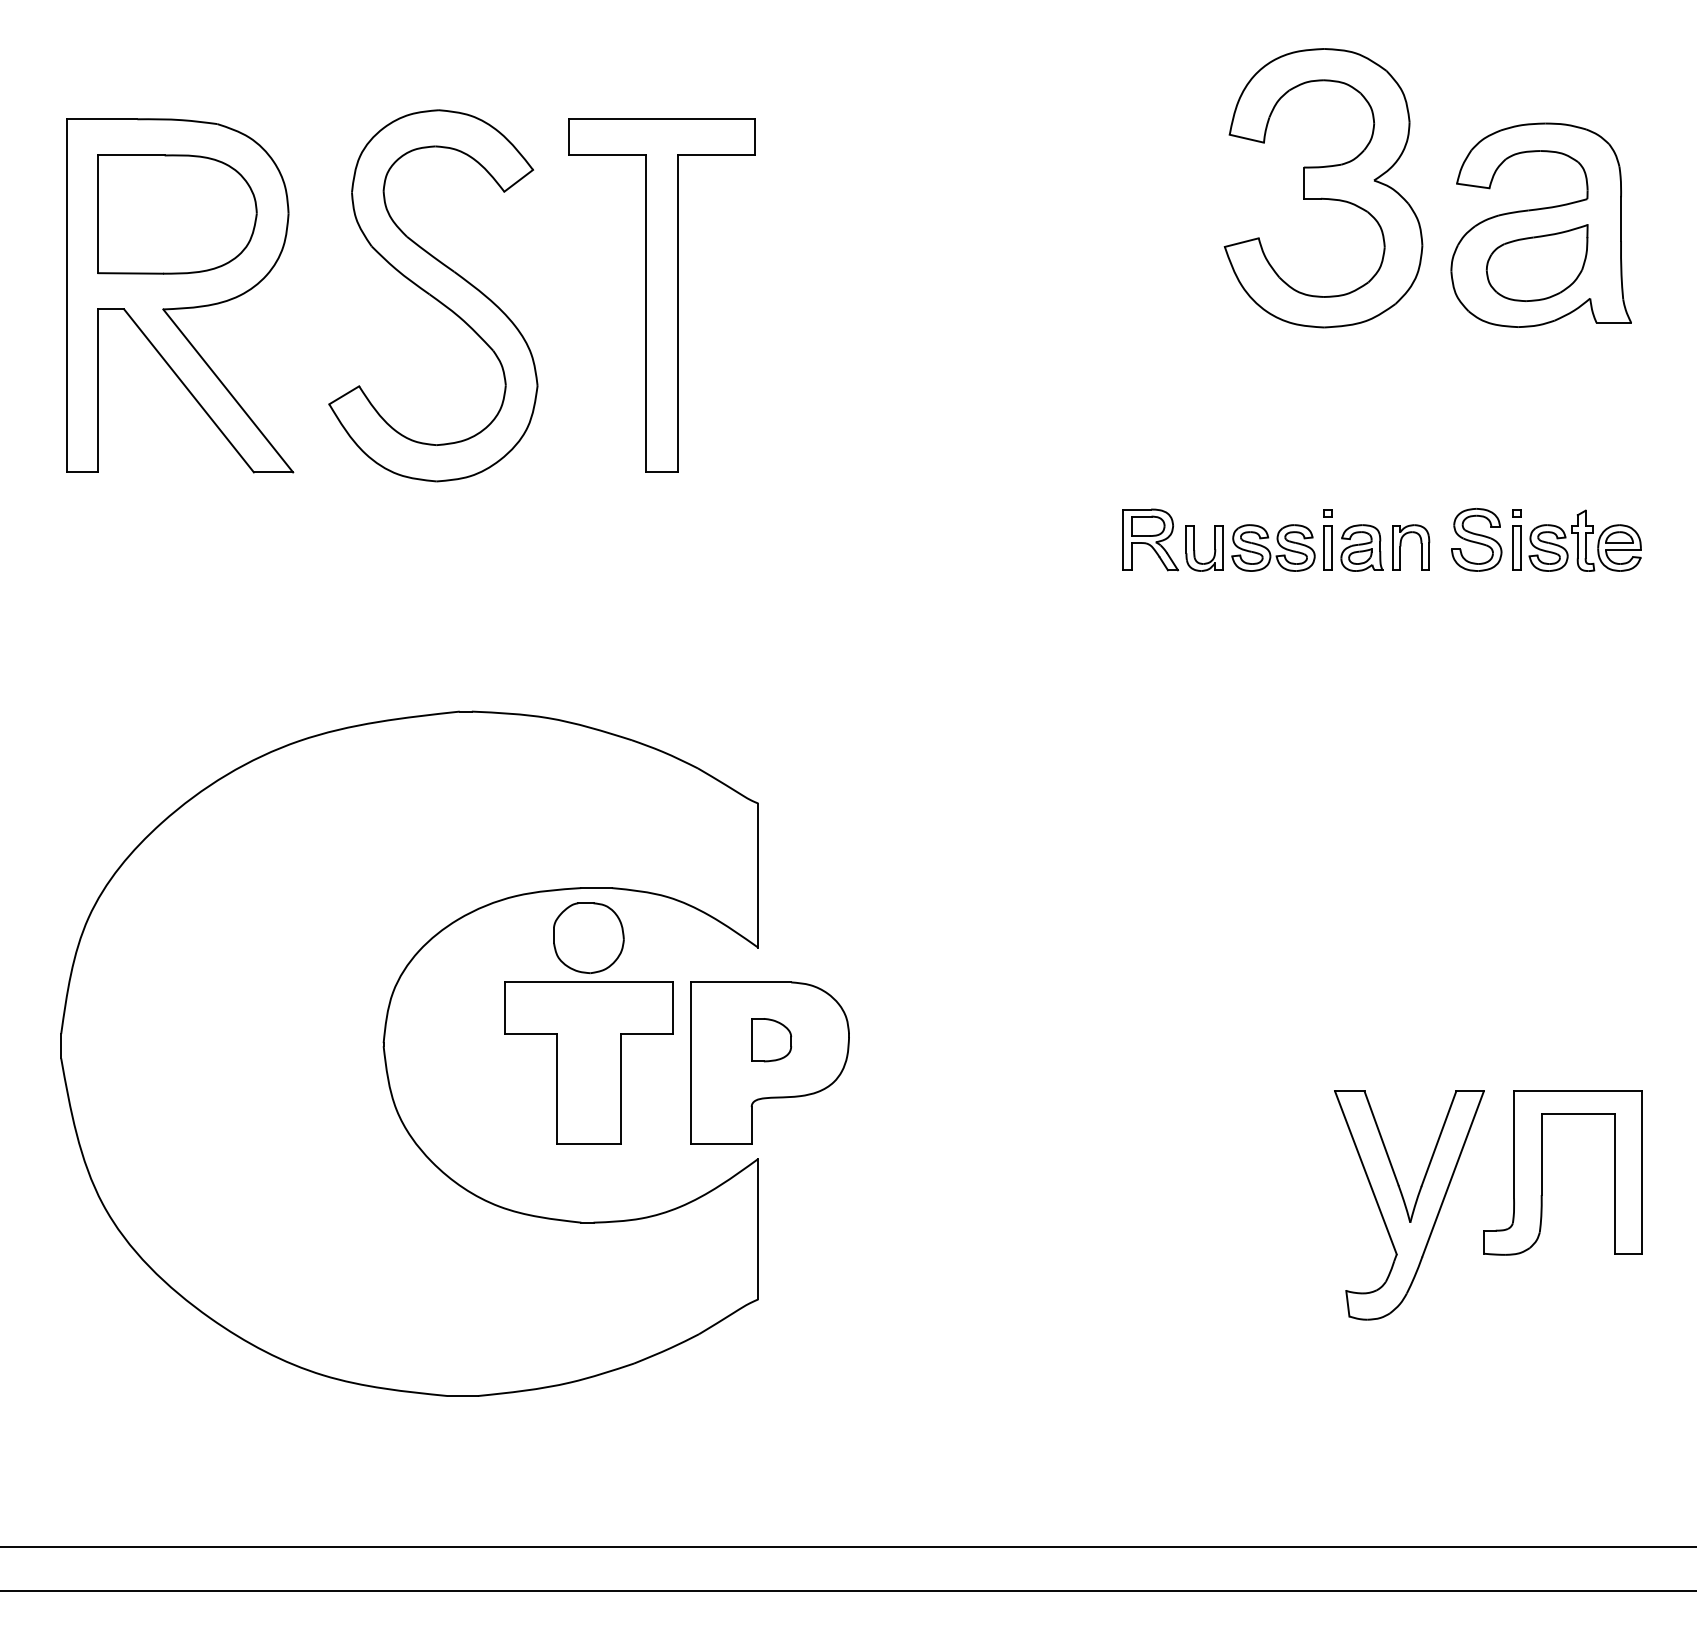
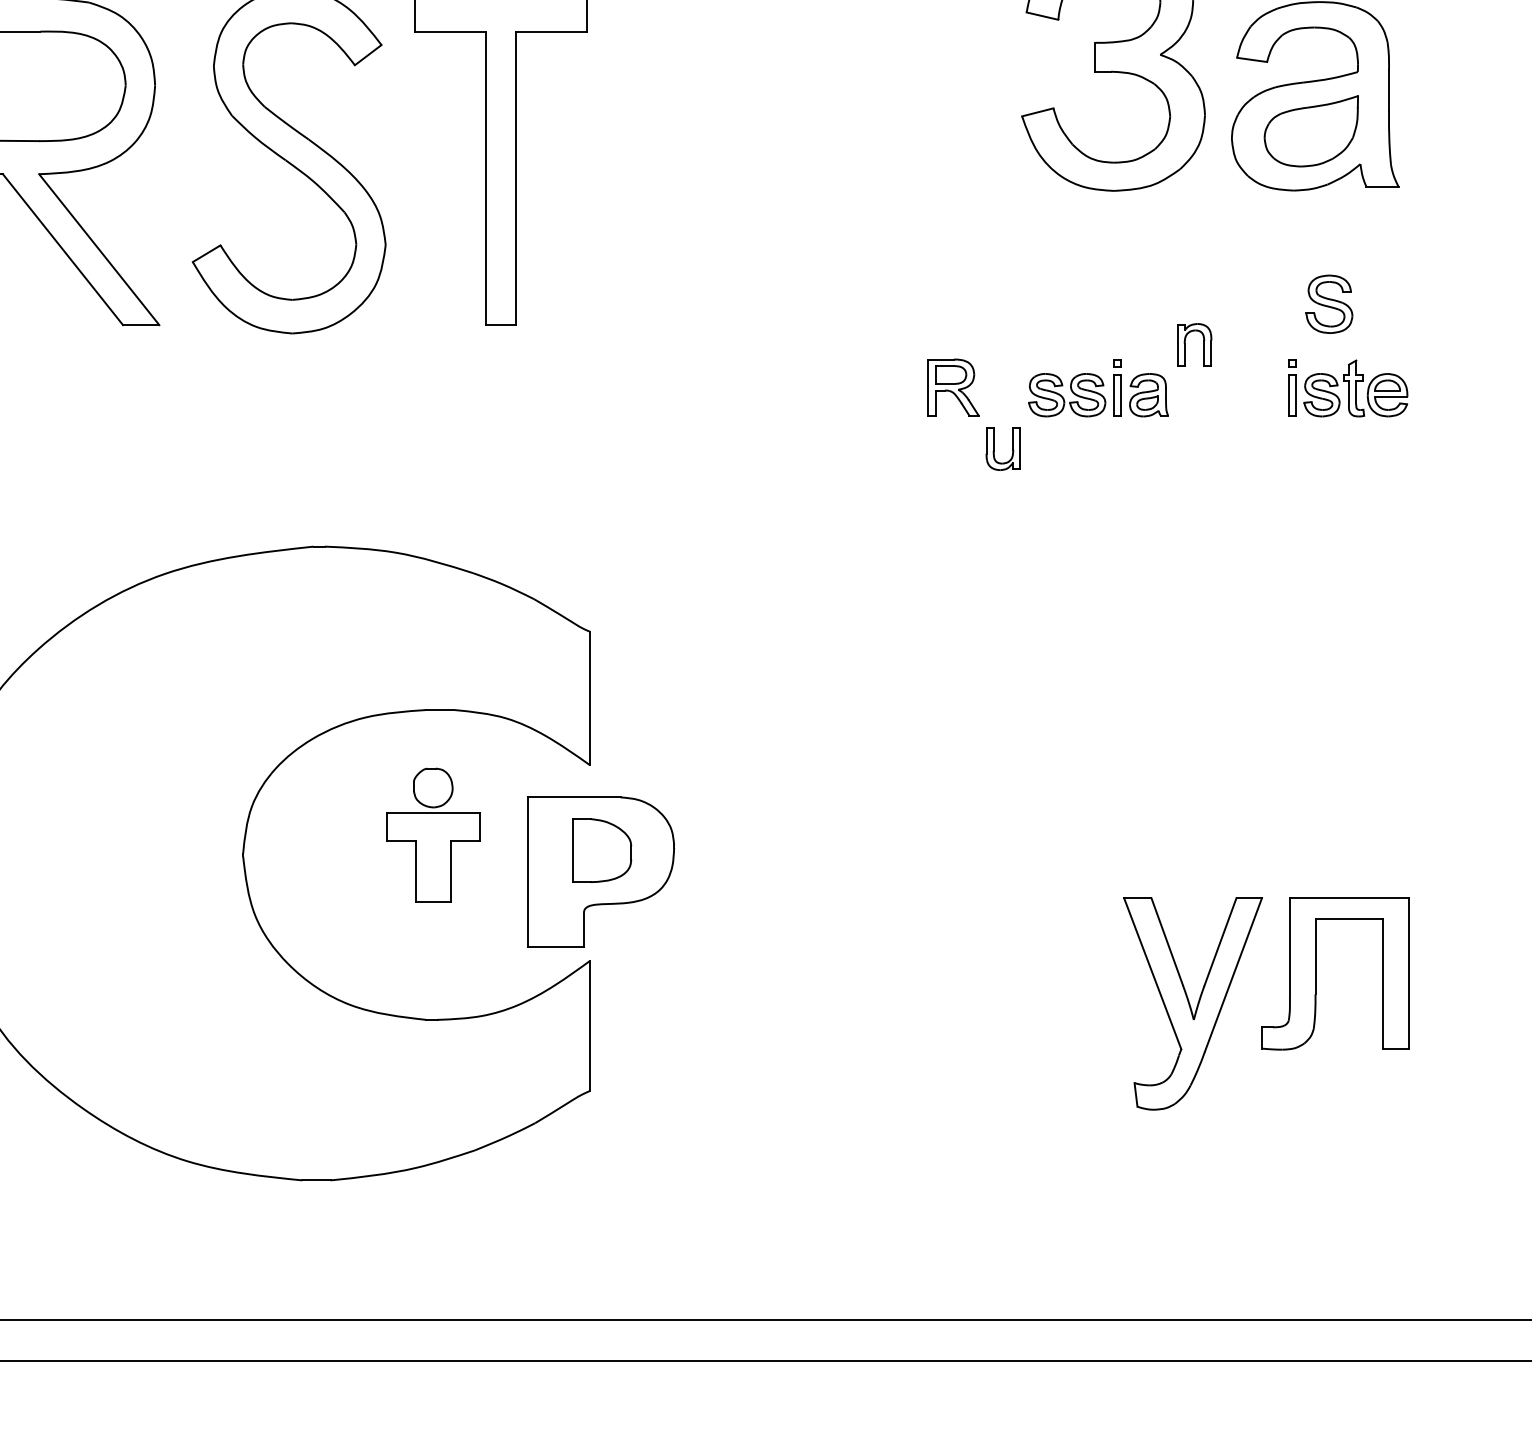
part: (1476, 539) -> (1329, 303), moved
part: (1420, 543) -> (1203, 340), moved
part: (1195, 550) -> (994, 451), moved
part: (588, 1023) -> (432, 835), size x0.6
part: (771, 1040) -> (602, 851), size x1.6

